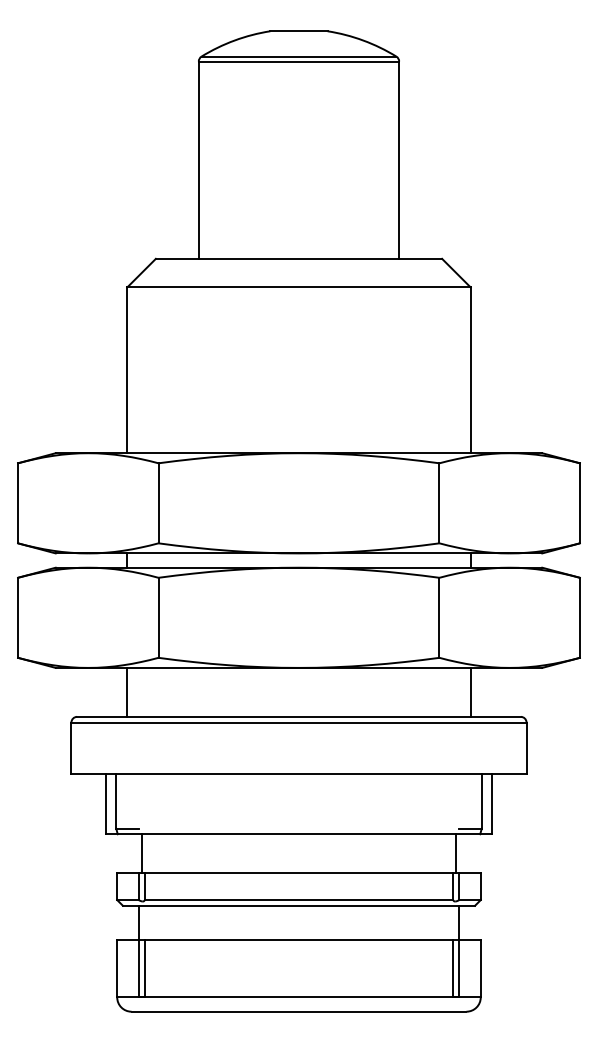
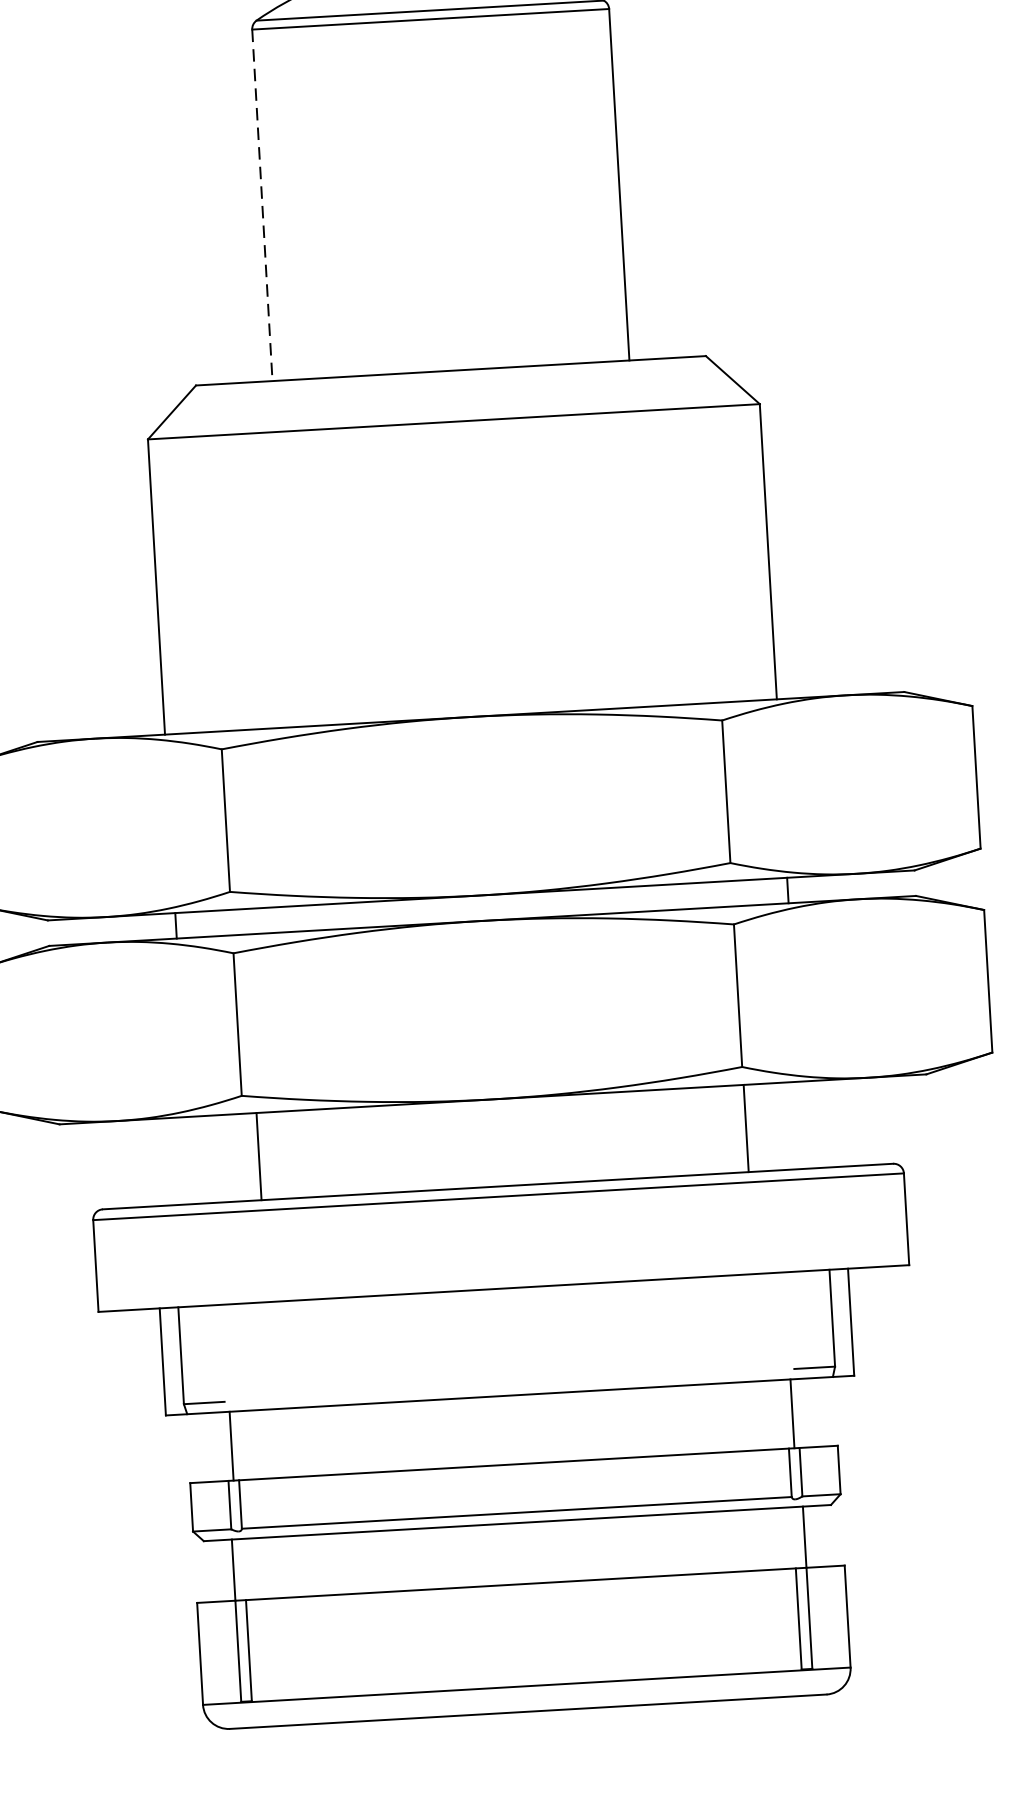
line: (198, 160) -> (261, 205), solid -> dashed
line: (127, 691) -> (259, 1154), moved
line: (470, 691) -> (745, 1126), moved

